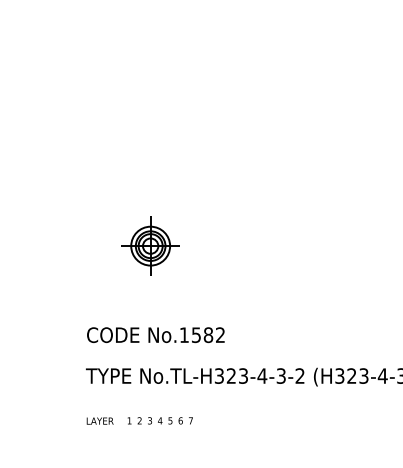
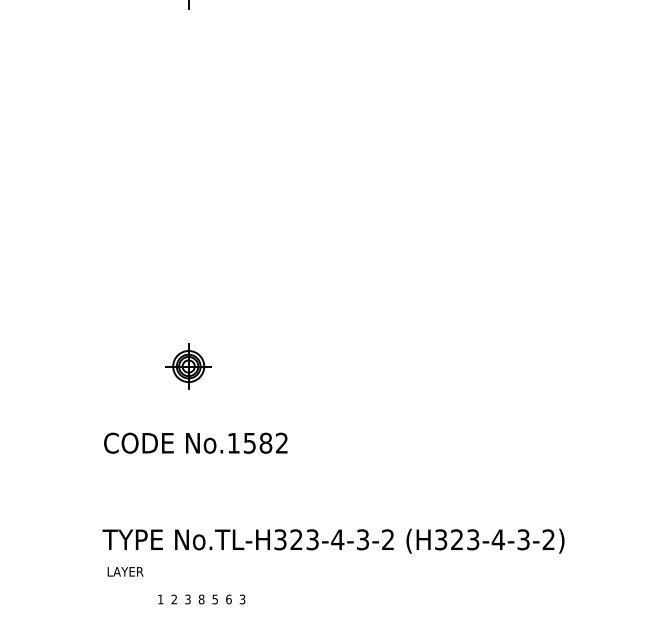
part: (150, 246) -> (188, 366), size x0.6
text: (155, 334) -> (195, 442), moved
text: (100, 420) -> (125, 571), moved
text: (160, 420) -> (201, 599), 4 -> 8
text: (190, 420) -> (242, 599), 7 -> 3

